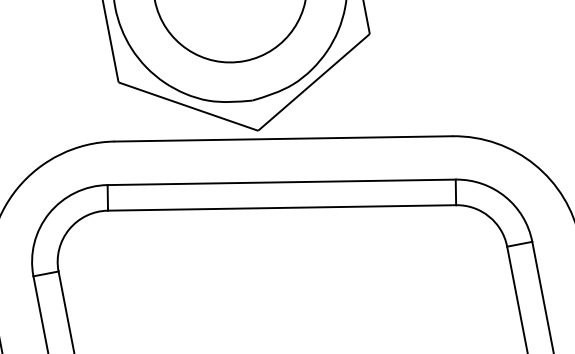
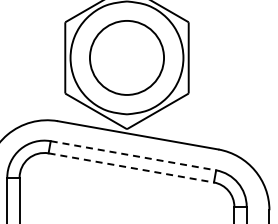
line: (281, 181) -> (133, 155), solid -> dashed
line: (282, 206) -> (131, 167), solid -> dashed

